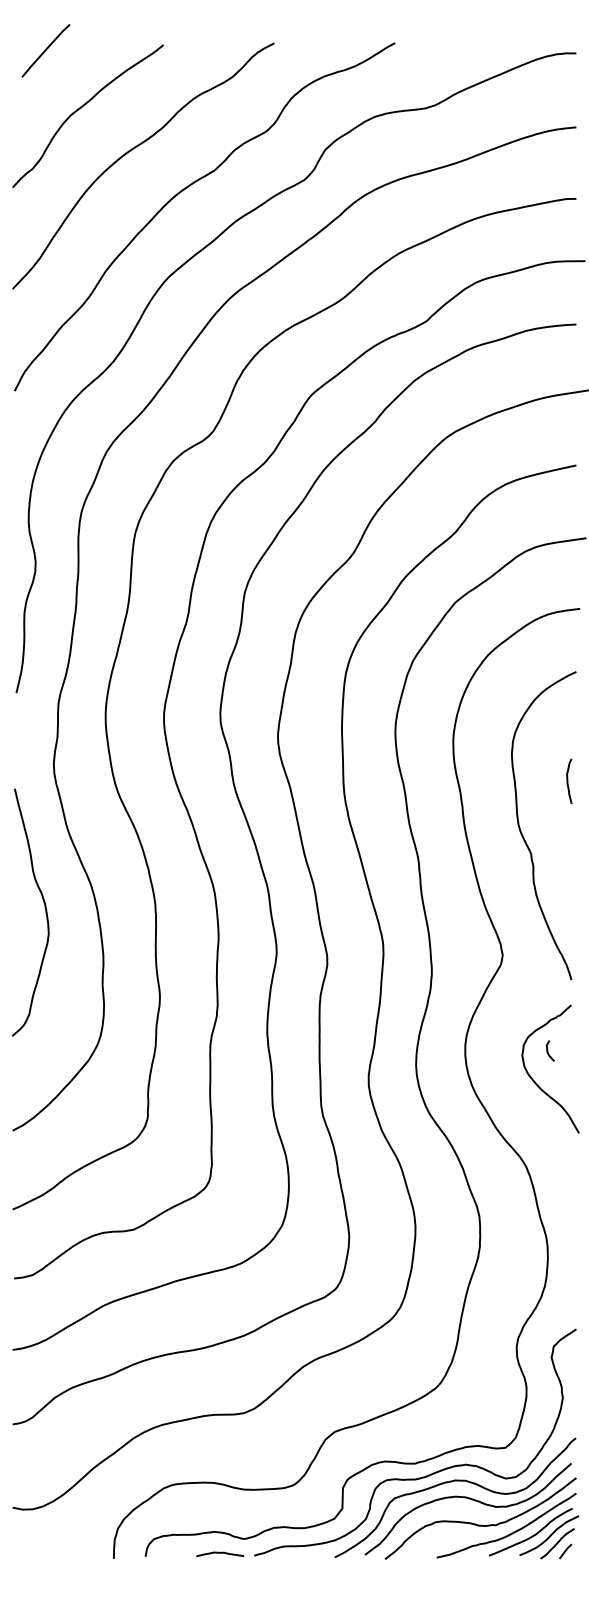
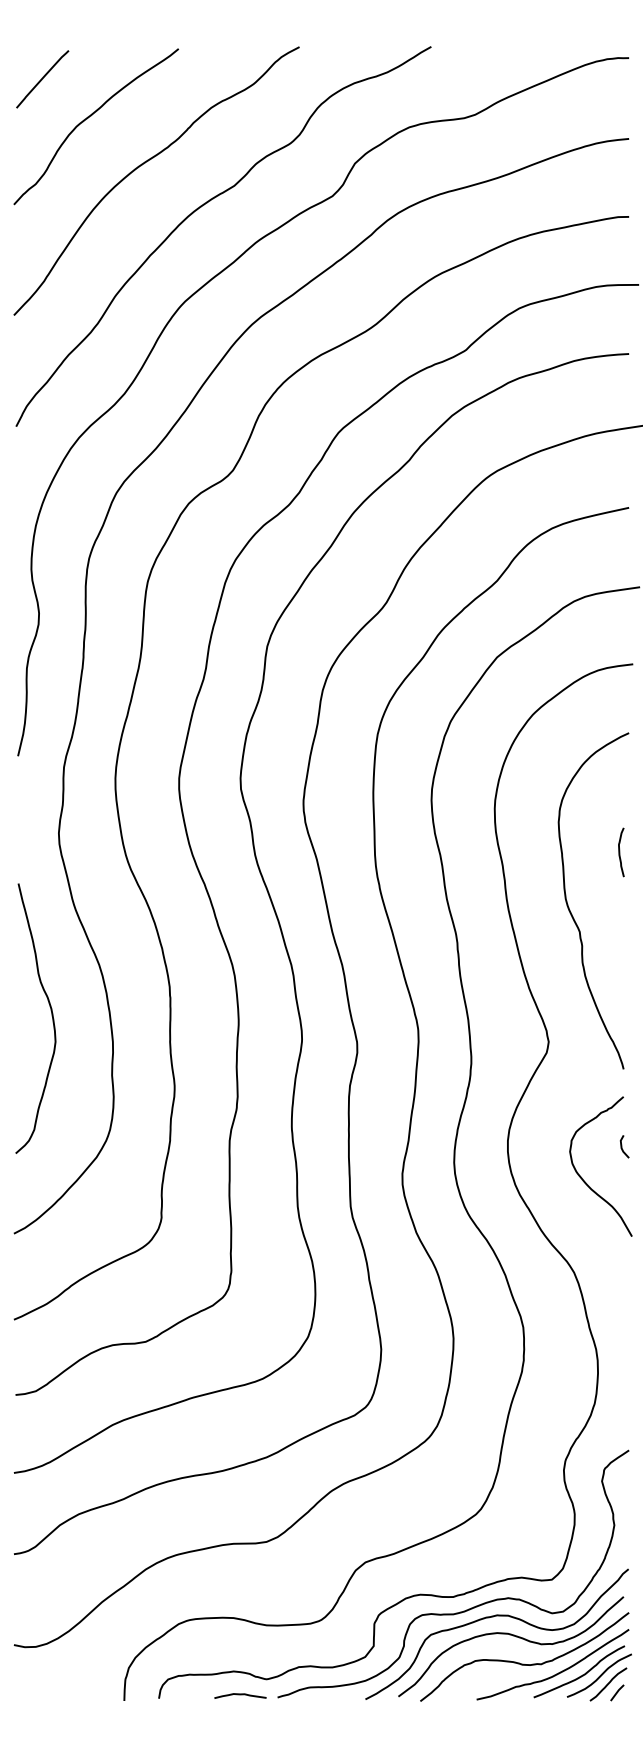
line: (45, 50) -> (42, 79), moved
curve: (44, 907) -> (50, 1013), moved
line: (548, 1050) -> (622, 1146), moved

